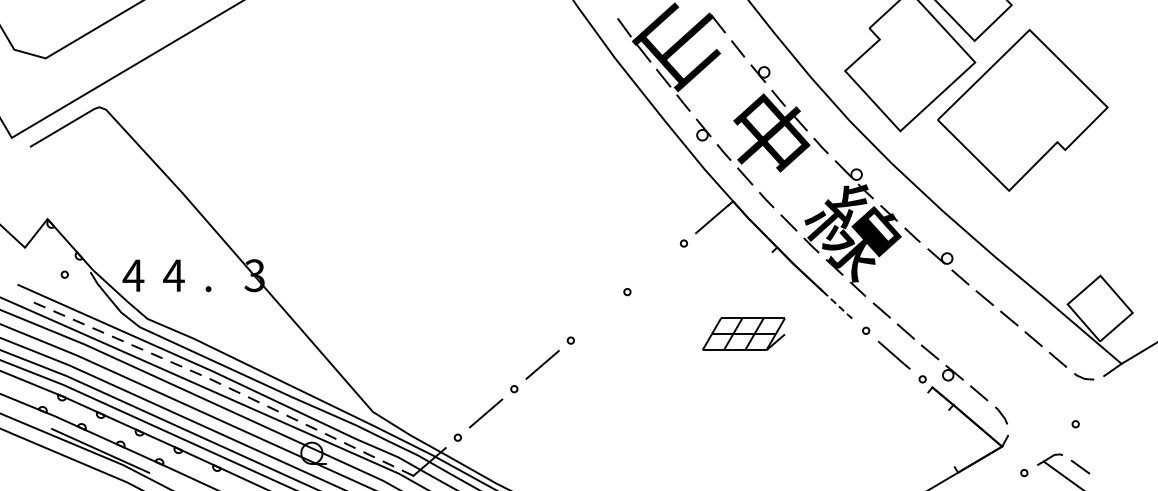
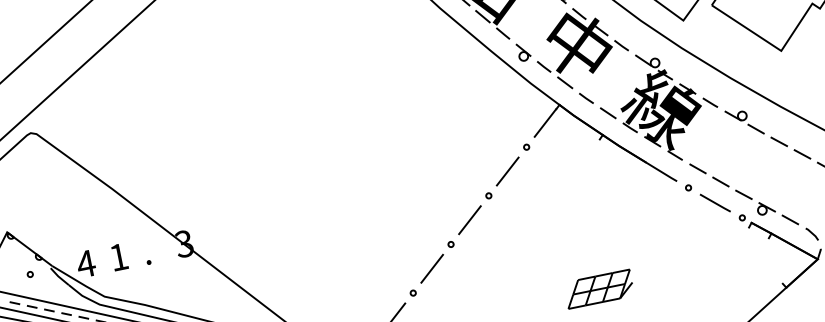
line: (655, 267) -> (507, 171), added
text: (173, 275) -> (118, 257), 4 -> 1
line: (838, 306) -> (662, 172), dashed -> solid
line: (598, 316) -> (469, 220), added
part: (743, 333) -> (598, 288), moved

